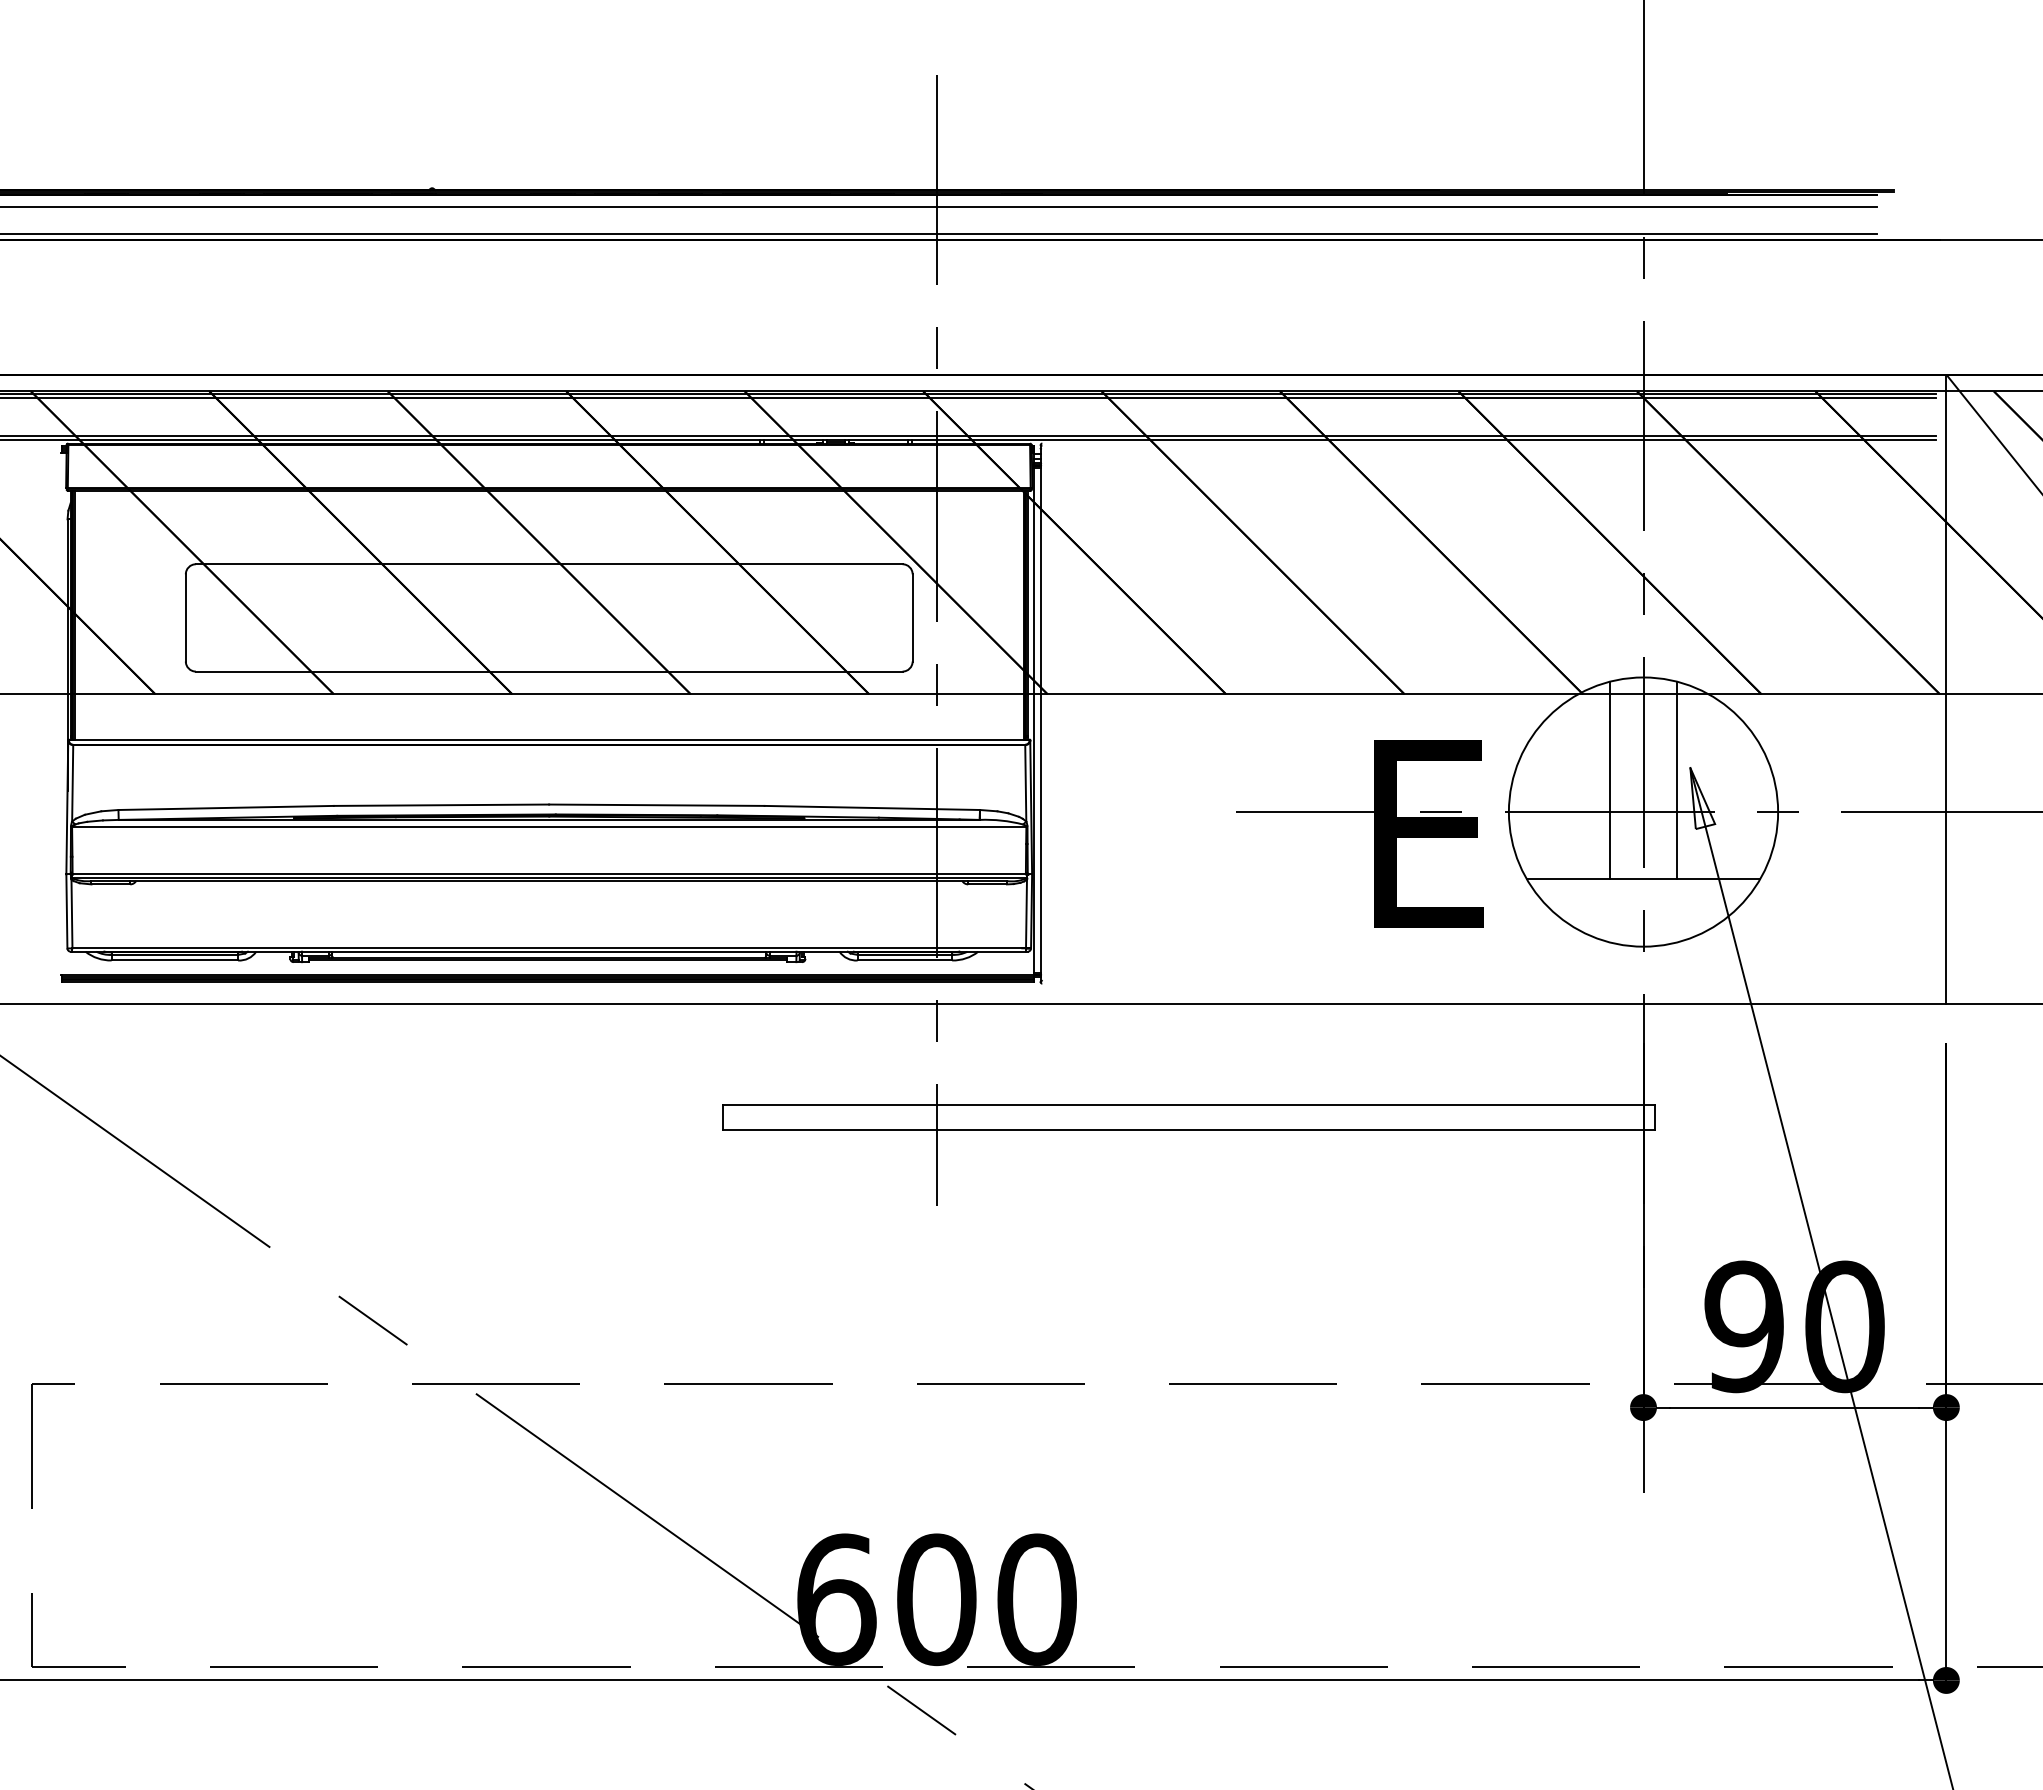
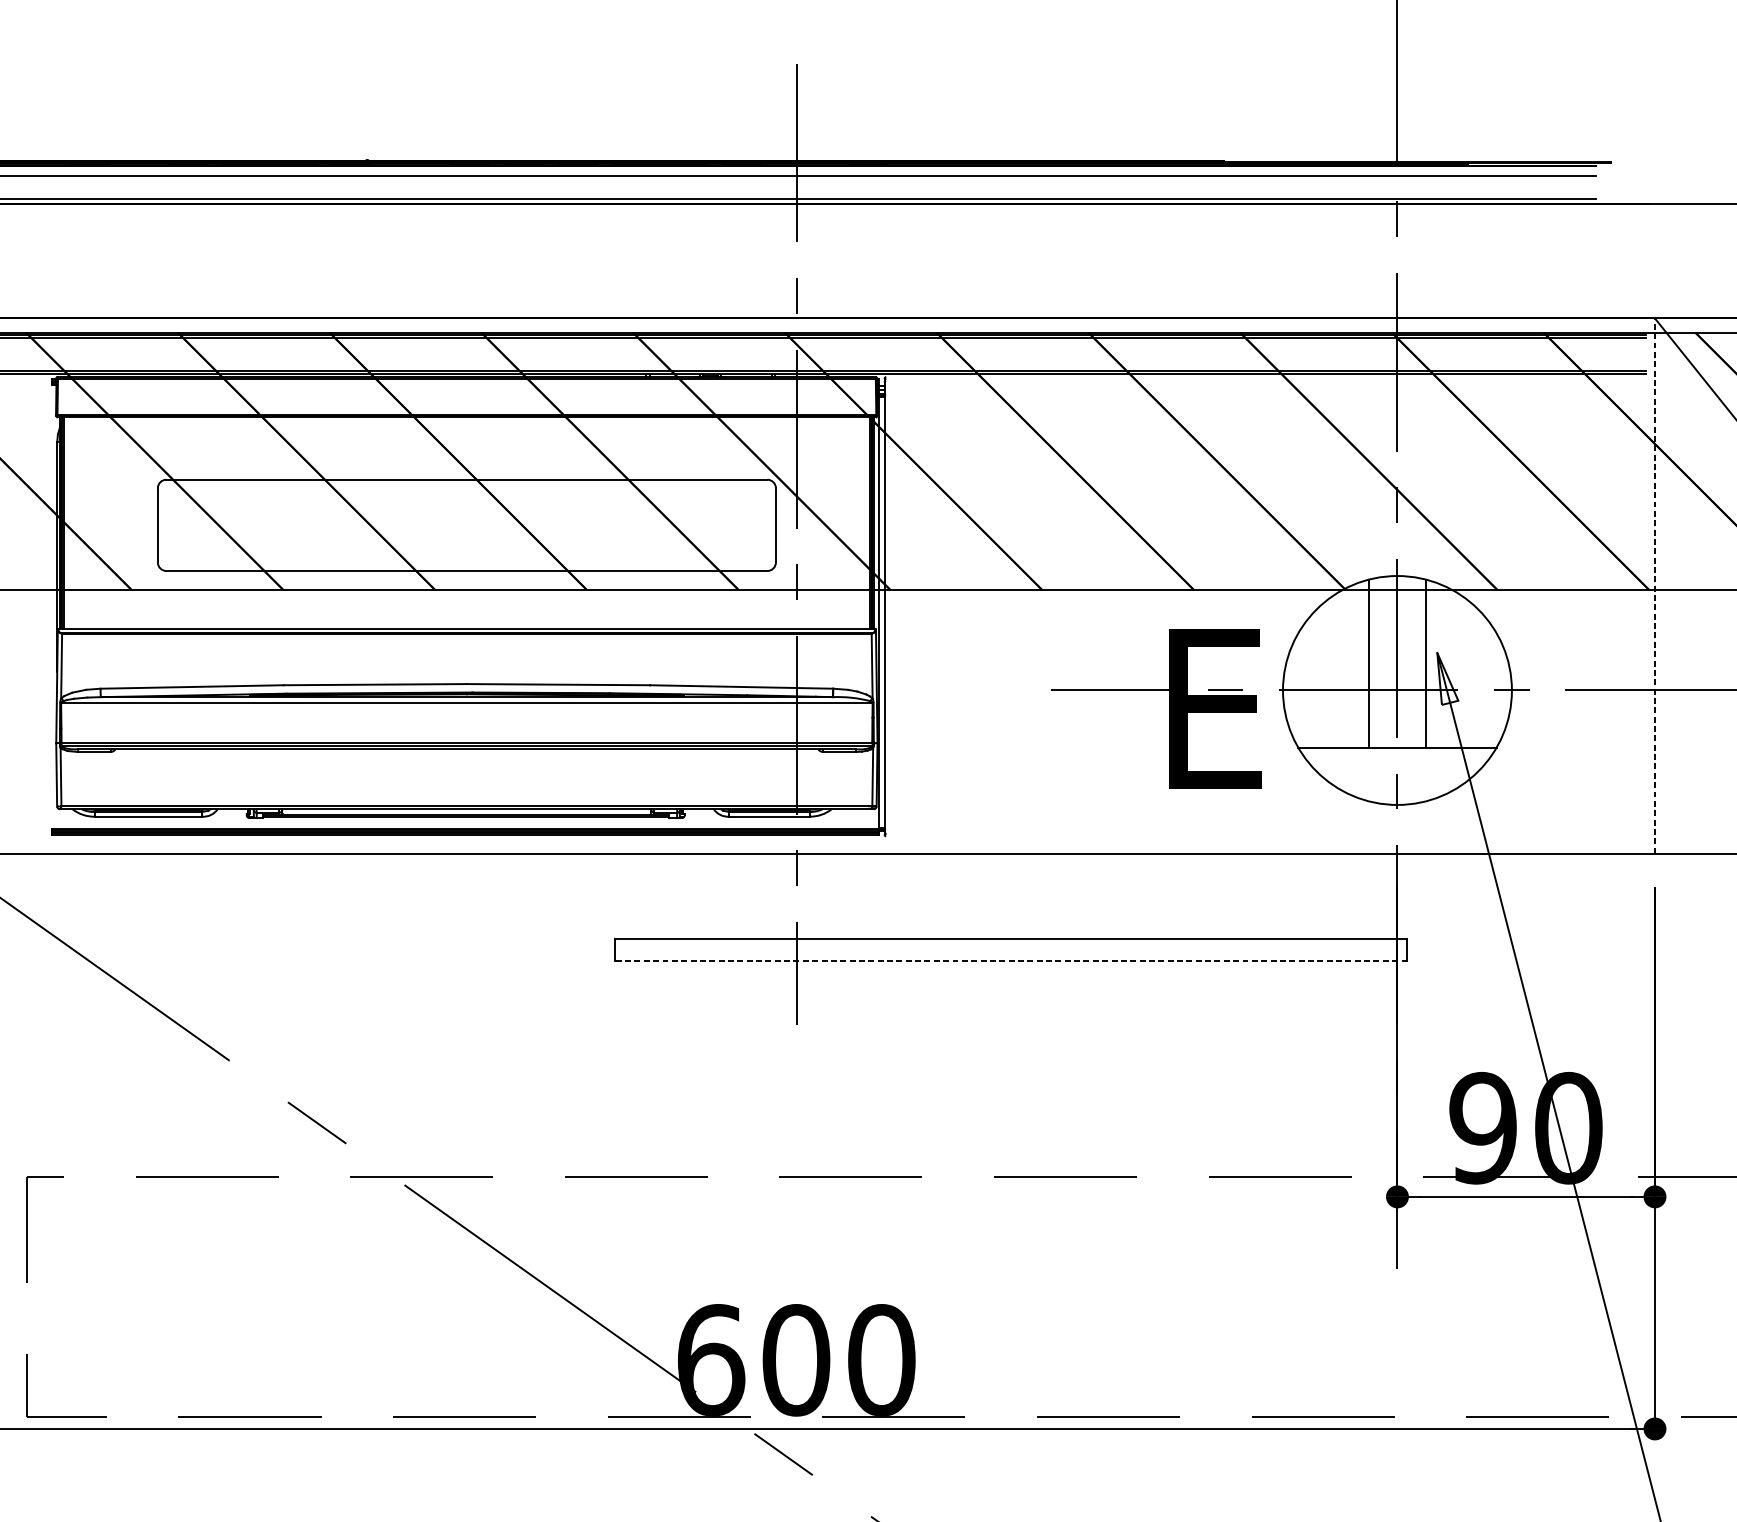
line: (1946, 689) -> (1655, 586), solid -> dashed
line: (1188, 1130) -> (1010, 961), solid -> dashed

